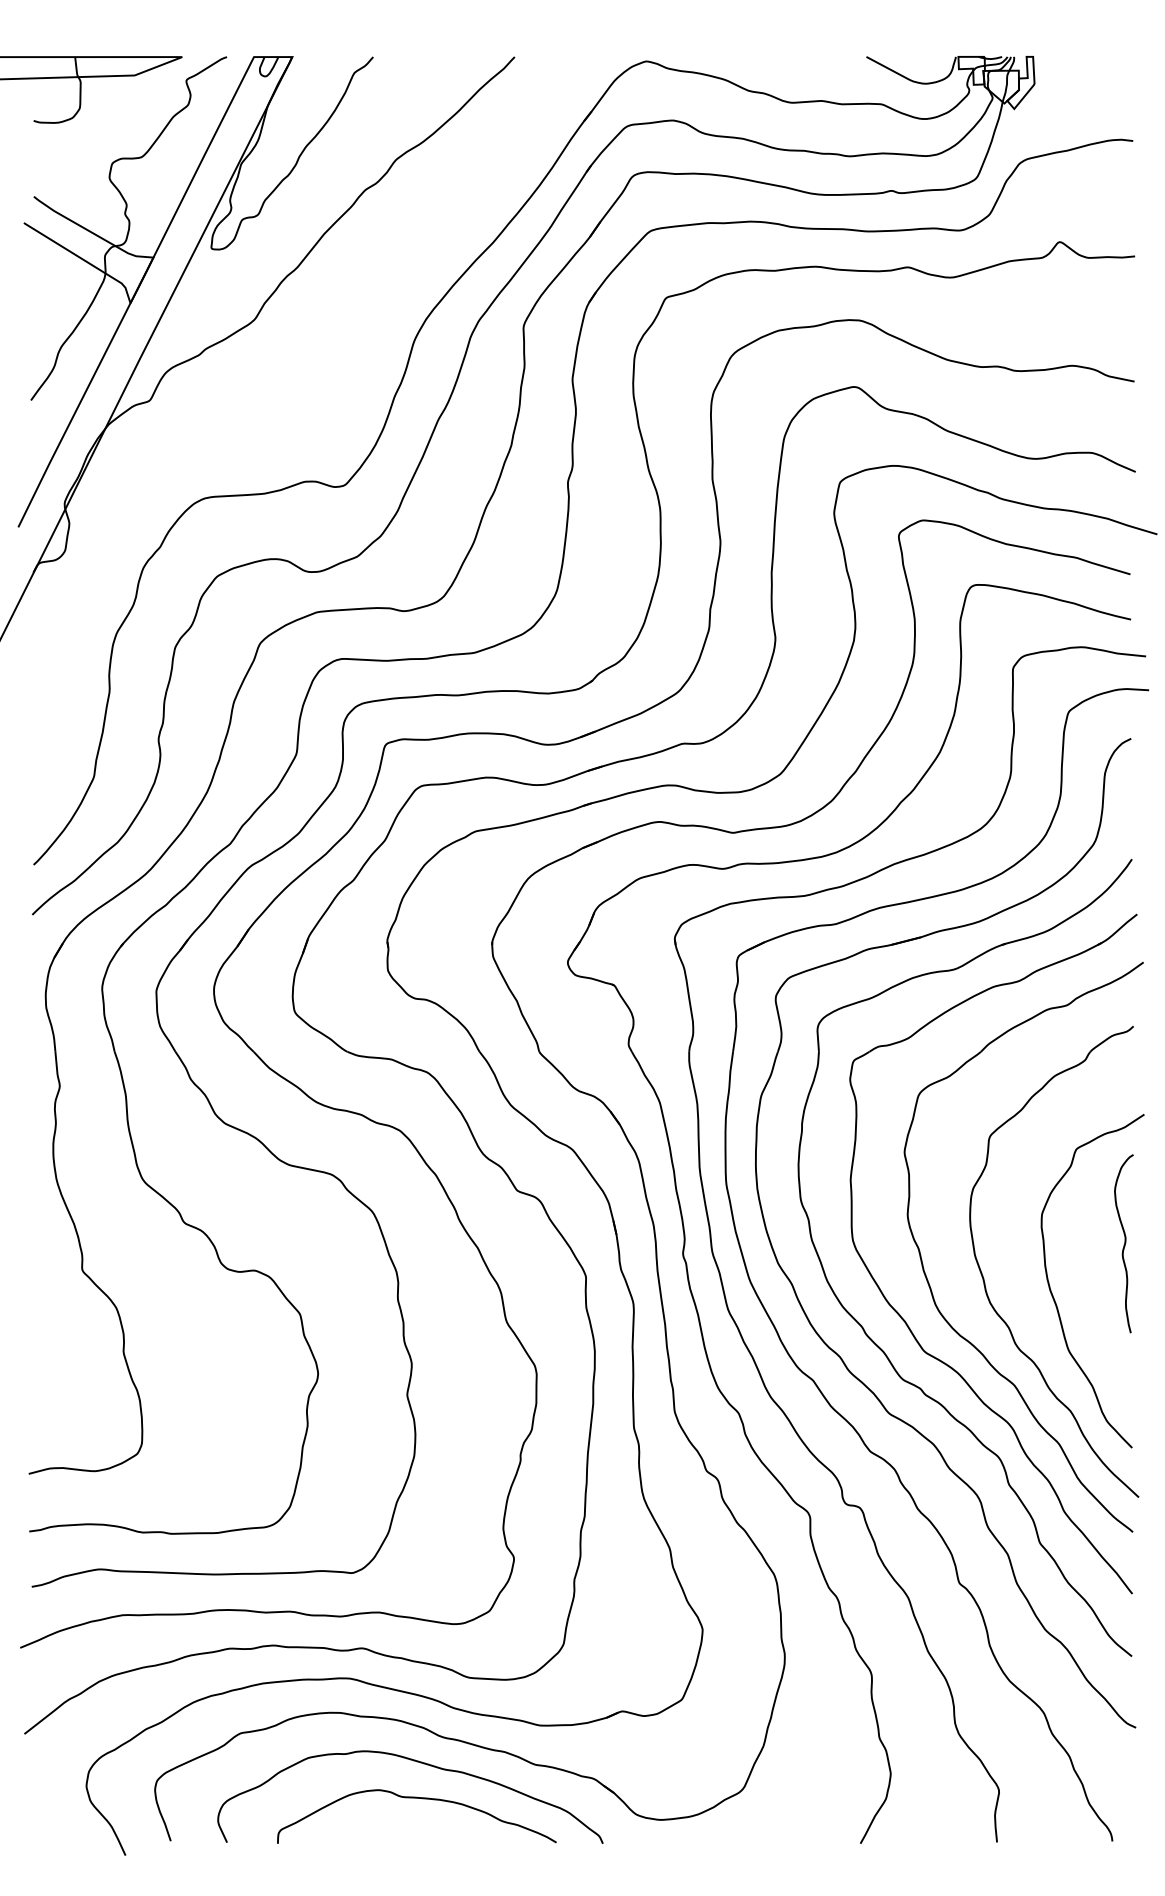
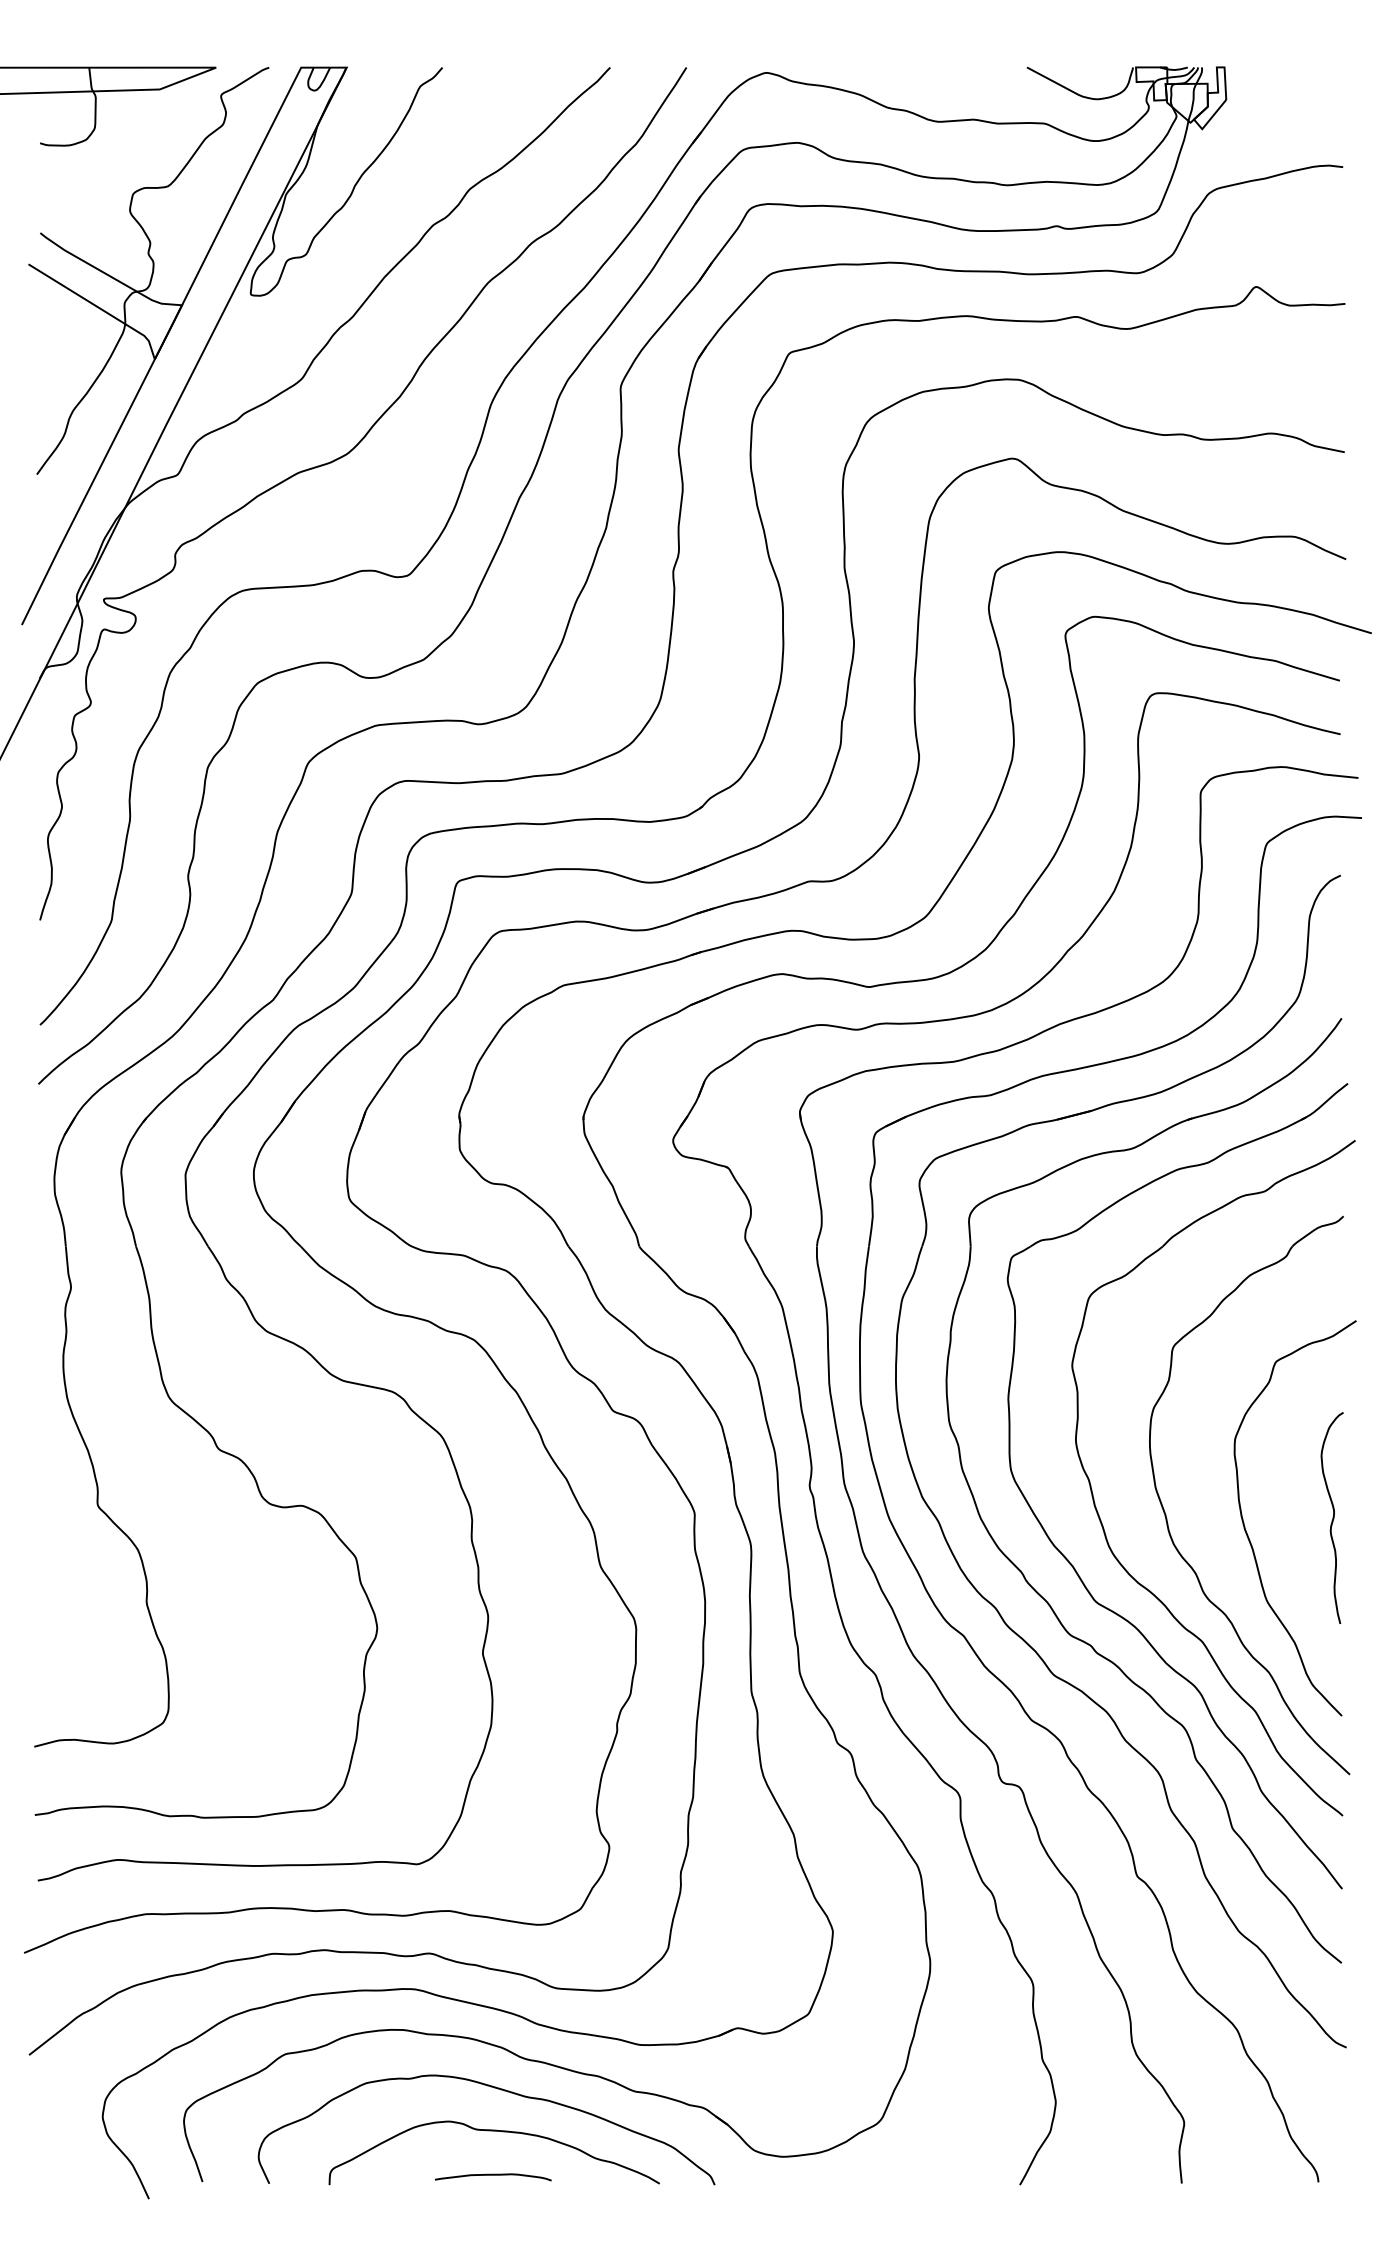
curve: (289, 386) -> (343, 457), added
curve: (1124, 1243) -> (1332, 1517), moved
curve: (416, 1835) -> (493, 2175), added

